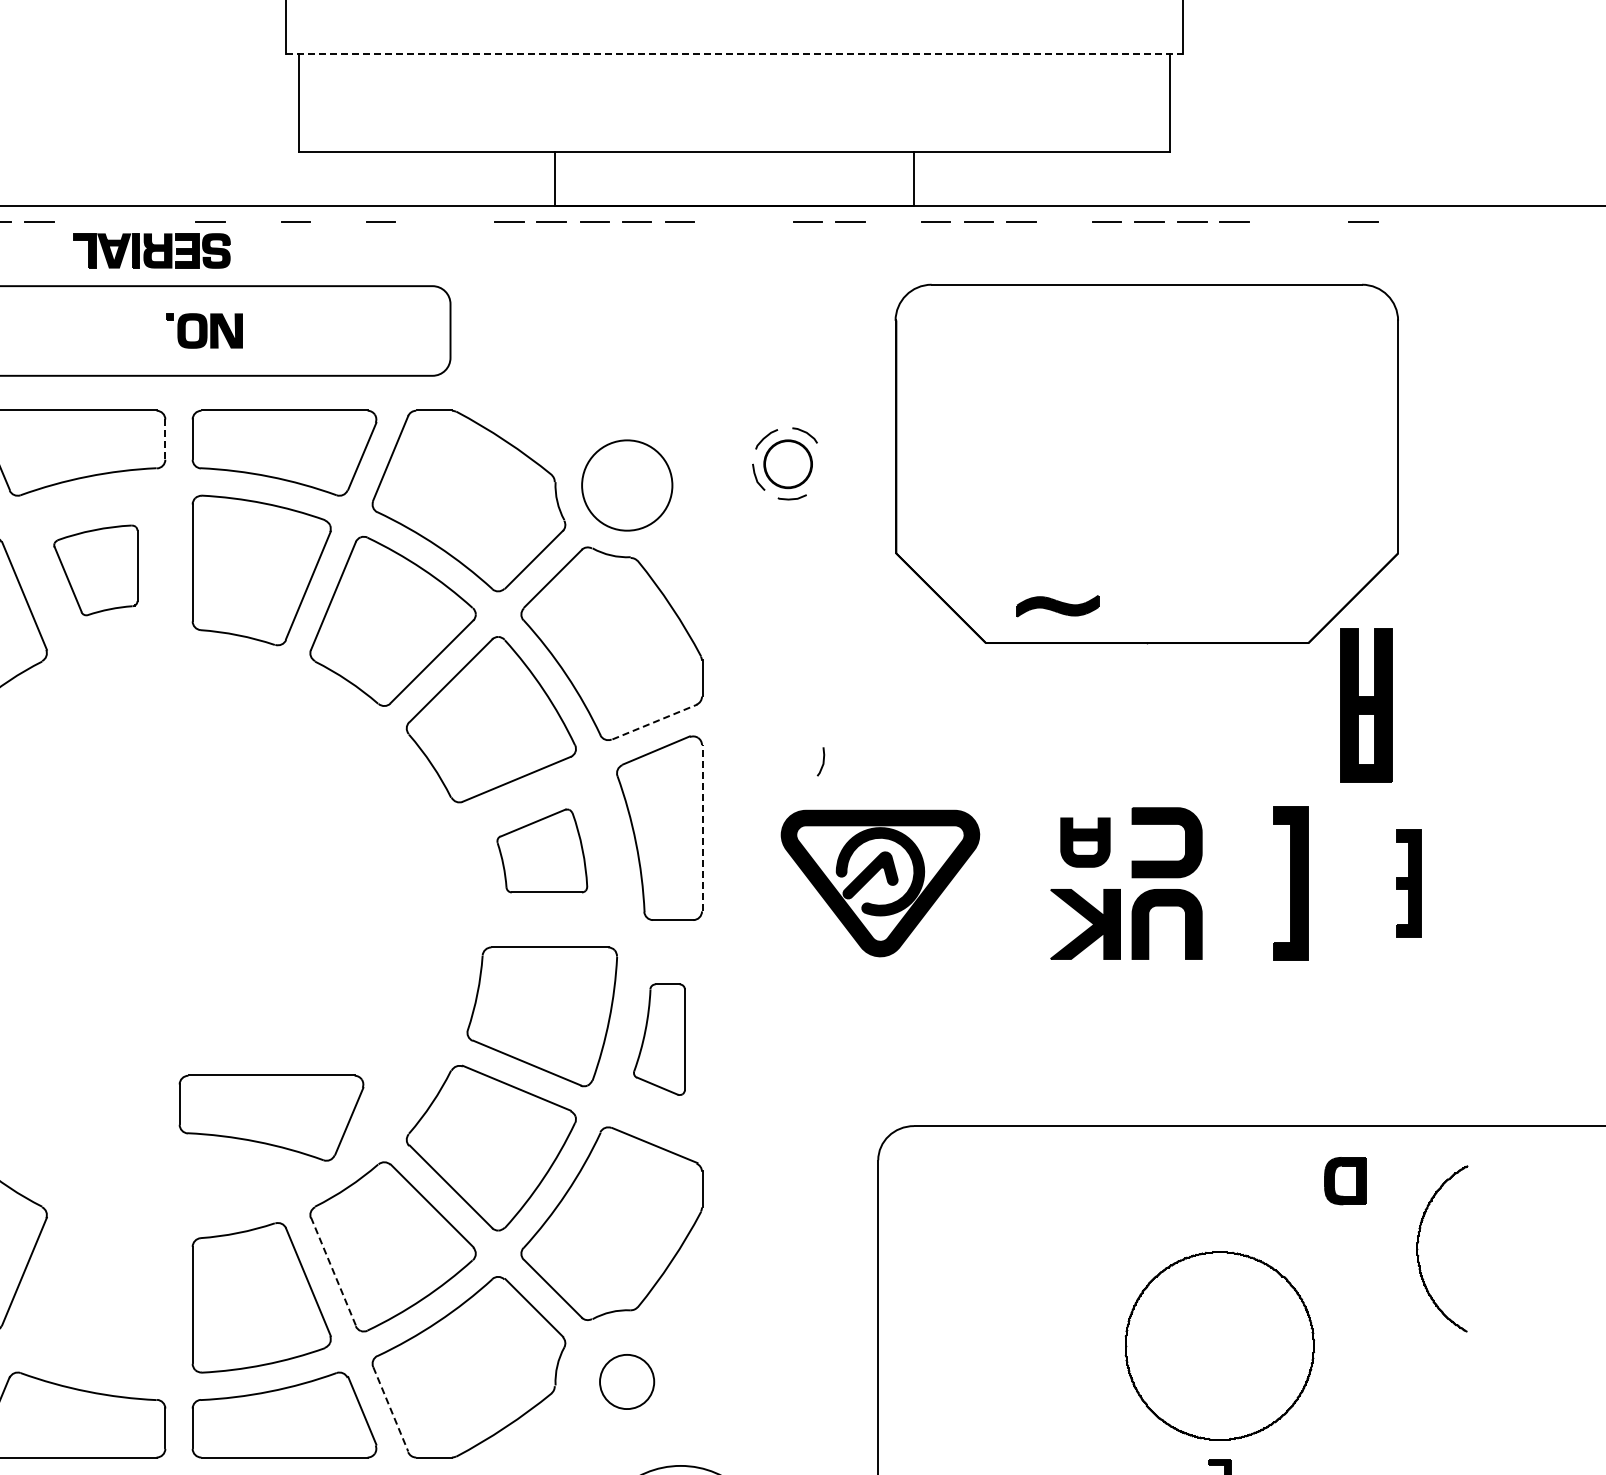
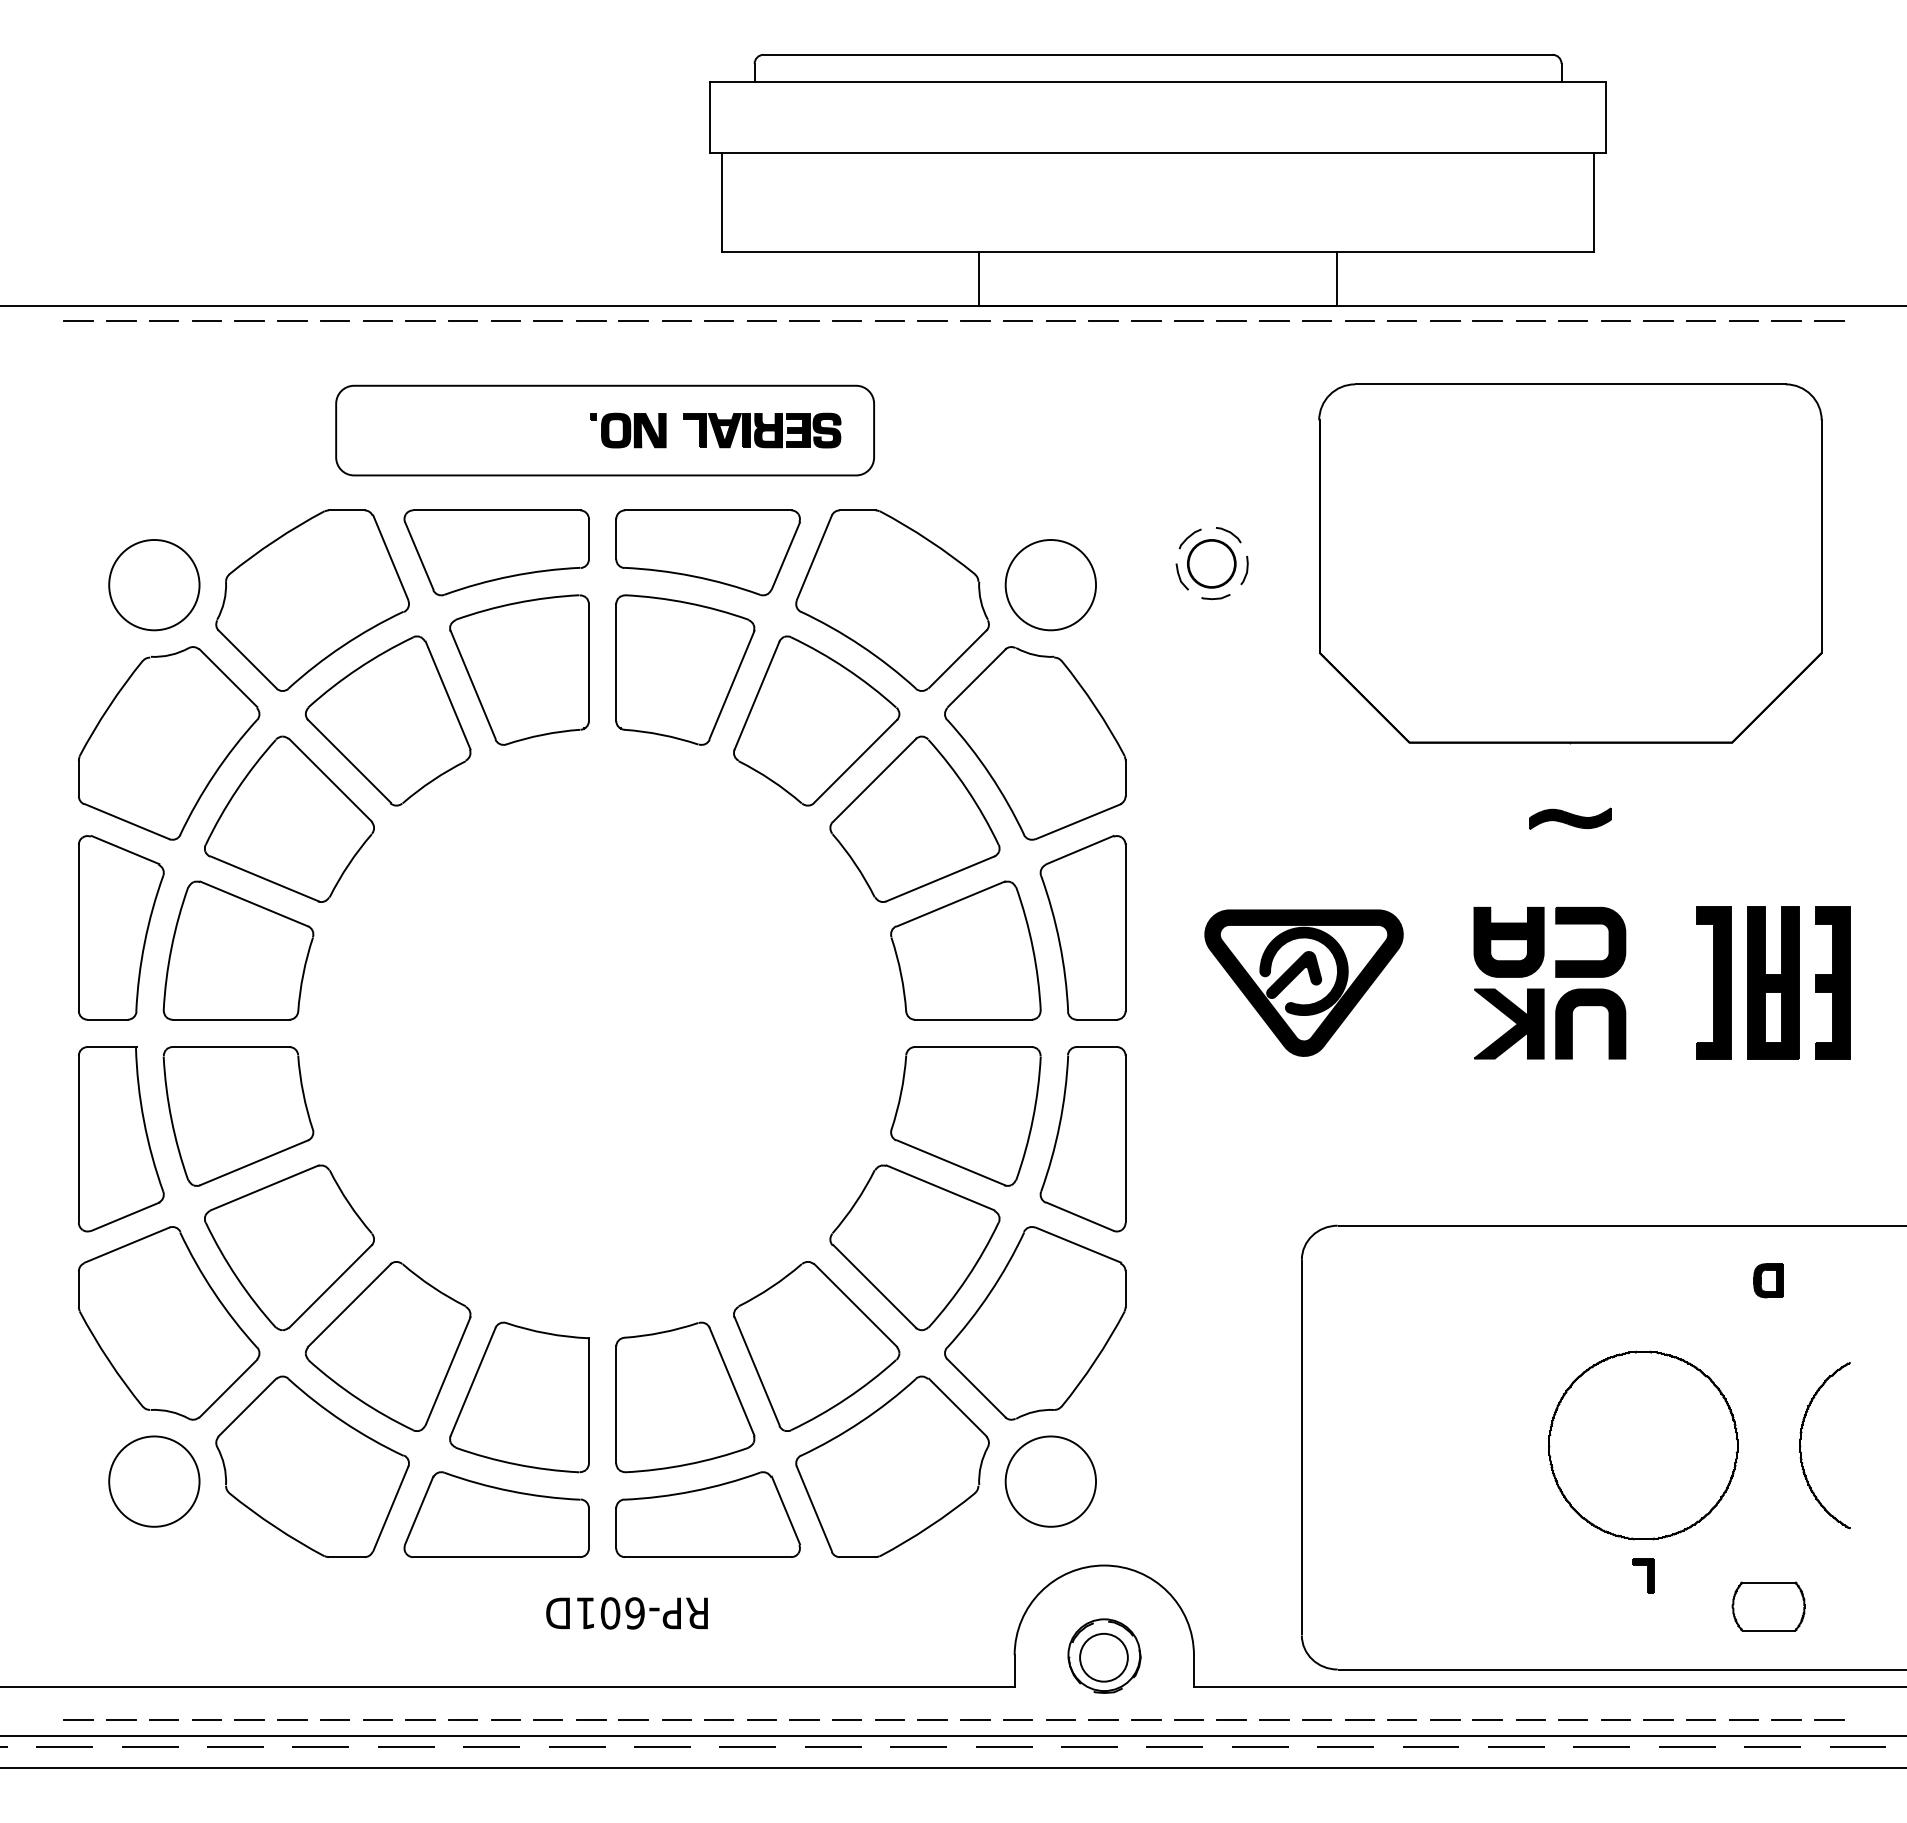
line: (734, 53) -> (1158, 153), dashed -> solid
line: (81, 221) -> (505, 321), added
line: (124, 221) -> (548, 321), added
line: (166, 221) -> (590, 321), added
line: (252, 221) -> (676, 321), added
line: (337, 221) -> (761, 321), added
line: (423, 221) -> (847, 321), added
line: (465, 221) -> (889, 321), added
line: (721, 221) -> (1145, 321), added
line: (764, 221) -> (1188, 321), added
line: (892, 221) -> (1316, 321), added
line: (1063, 221) -> (1487, 321), added
line: (1277, 221) -> (1701, 321), added
line: (1319, 221) -> (1743, 321), added
line: (1404, 221) -> (1828, 321), added
part: (151, 250) -> (762, 430), moved
line: (164, 438) -> (588, 538), dashed -> solid
part: (95, 569) -> (519, 669), size x1.67
part: (1057, 605) -> (1570, 818), moved
part: (1366, 704) -> (1773, 982), moved
line: (654, 721) -> (1078, 821), dashed -> solid
line: (822, 761) -> (1246, 570), moved
line: (702, 827) -> (1126, 927), dashed -> solid
part: (1084, 841) -> (1508, 941), size x1.43
part: (541, 850) -> (965, 950), size x1.67
part: (1408, 882) -> (1832, 982), size x1.43
part: (658, 1039) -> (1082, 1139), size x1.67
part: (270, 1117) -> (694, 1217), removed
part: (1344, 1180) -> (1768, 1280), size x0.71
part: (1418, 1249) -> (1801, 1446), moved
line: (332, 1270) -> (756, 1370), dashed -> solid
part: (95, 1297) -> (519, 1397), added
part: (626, 1381) -> (1050, 1481), size x1.67
line: (390, 1408) -> (814, 1508), dashed -> solid

